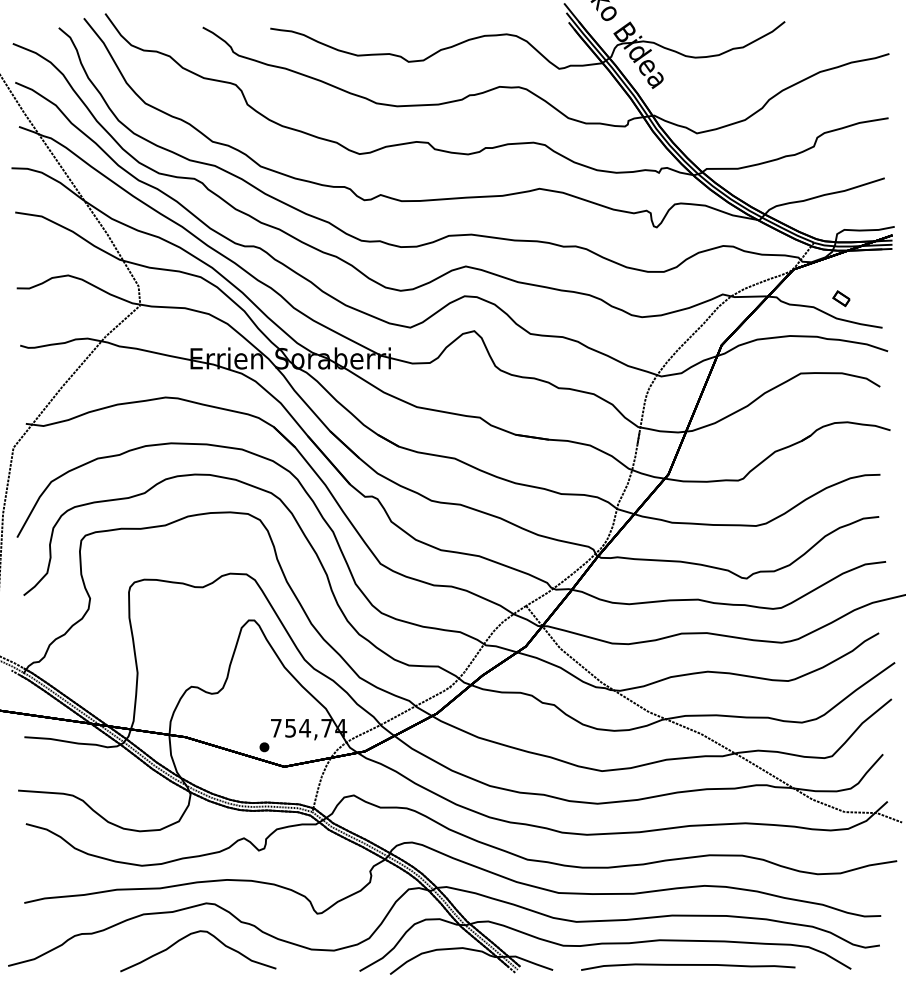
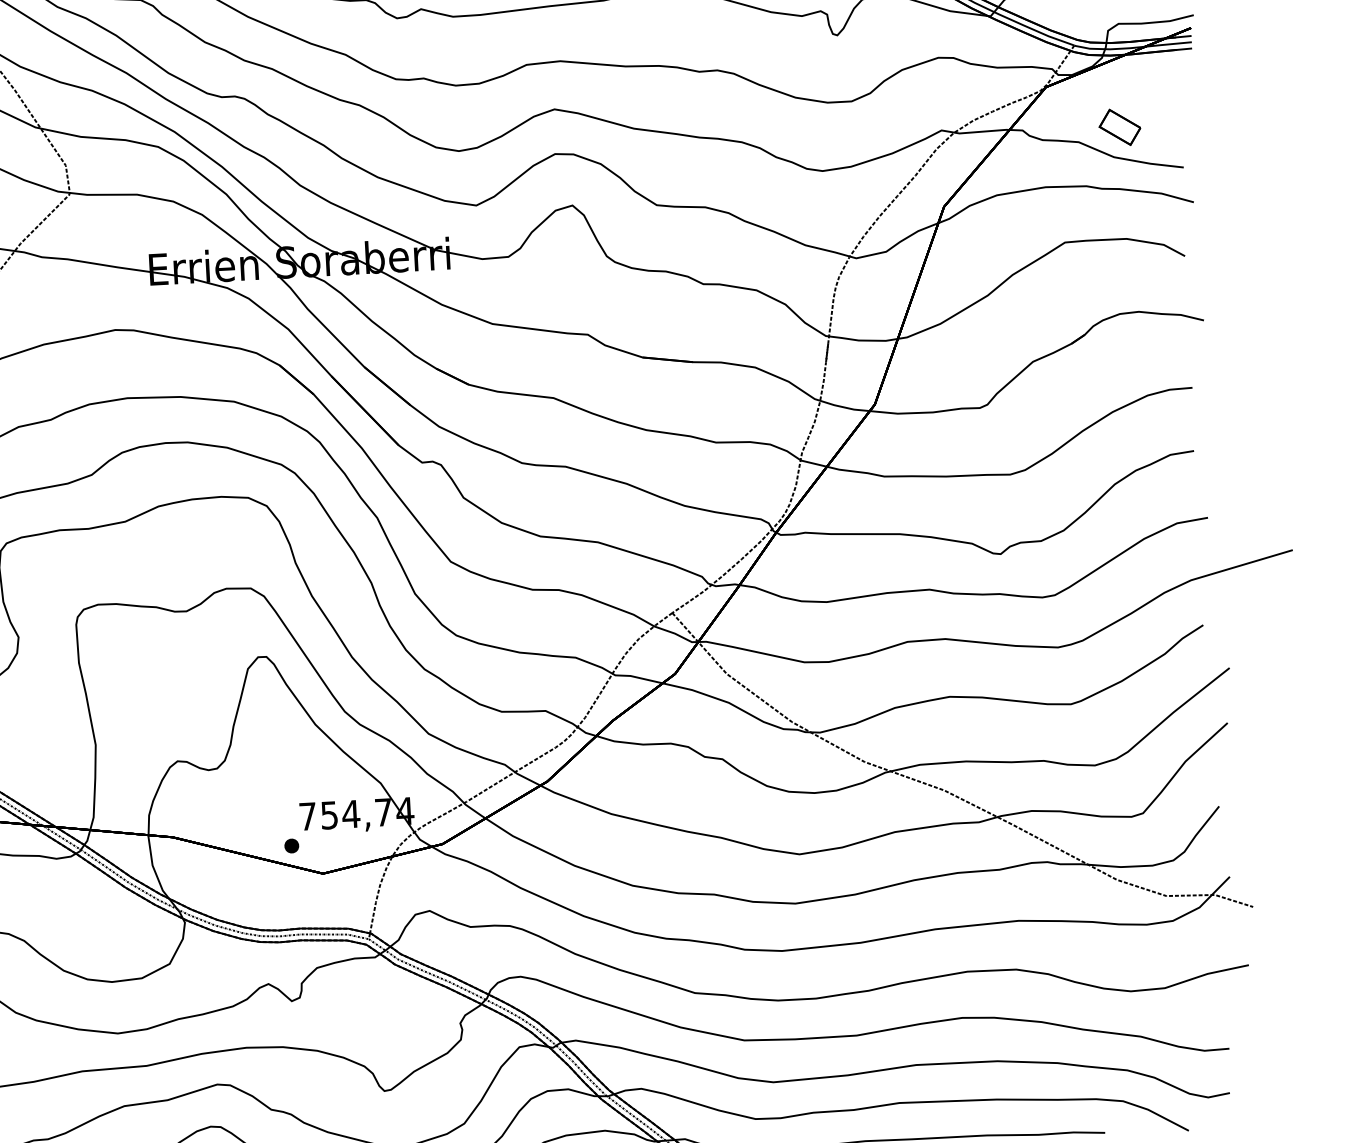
part: (841, 298) -> (1119, 126), size x1.67

